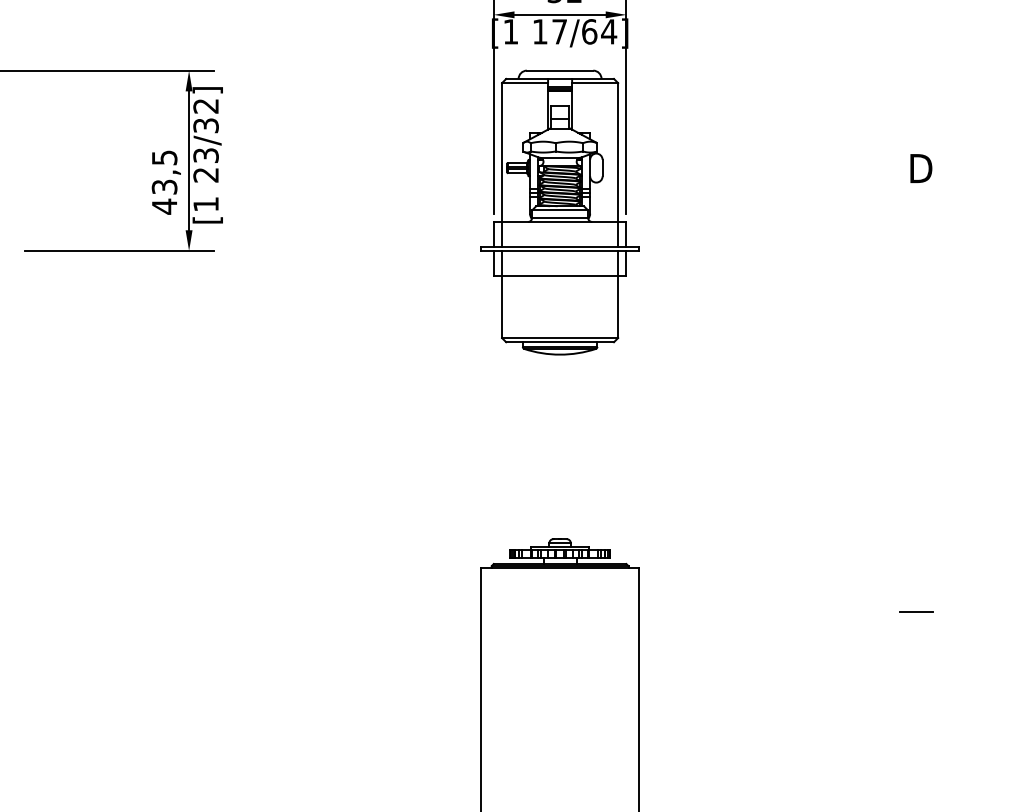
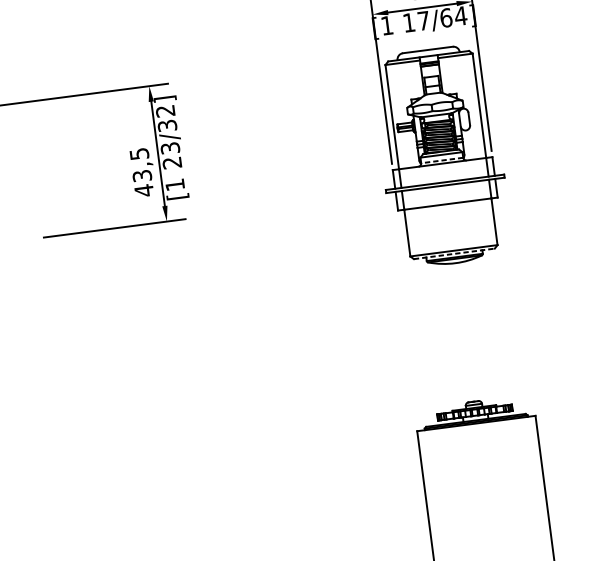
line: (560, 217) -> (442, 160), solid -> dashed
line: (560, 342) -> (454, 254), solid -> dashed

